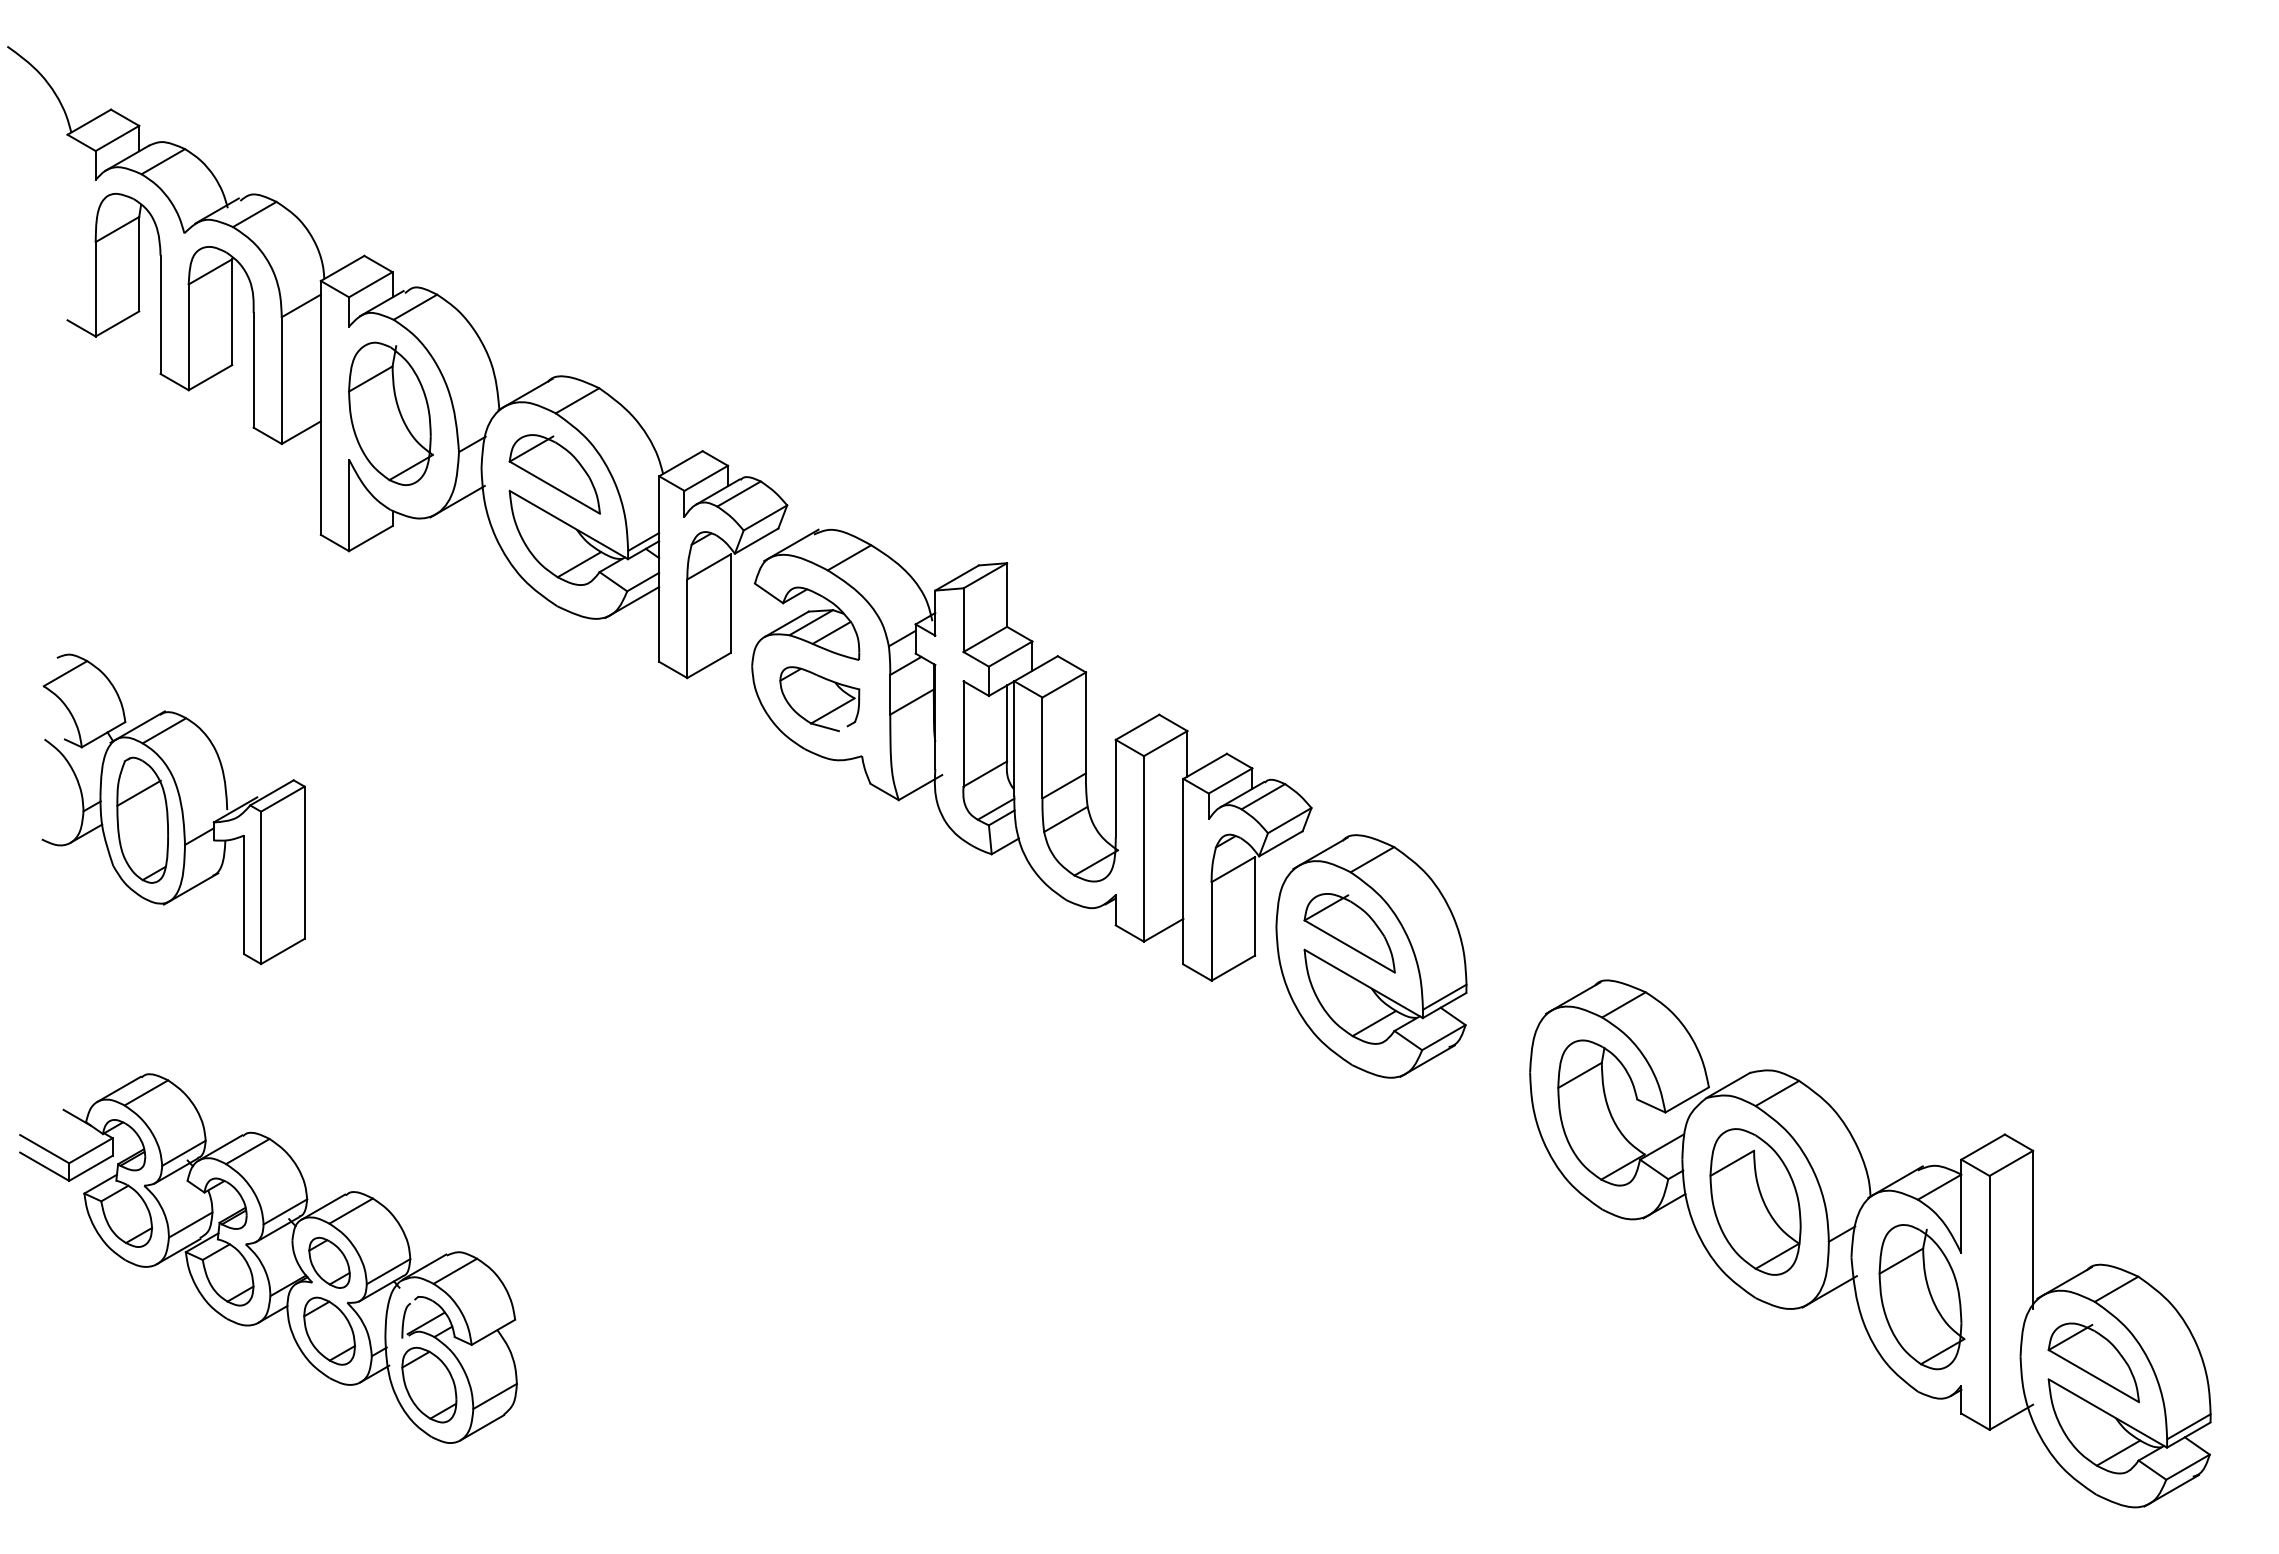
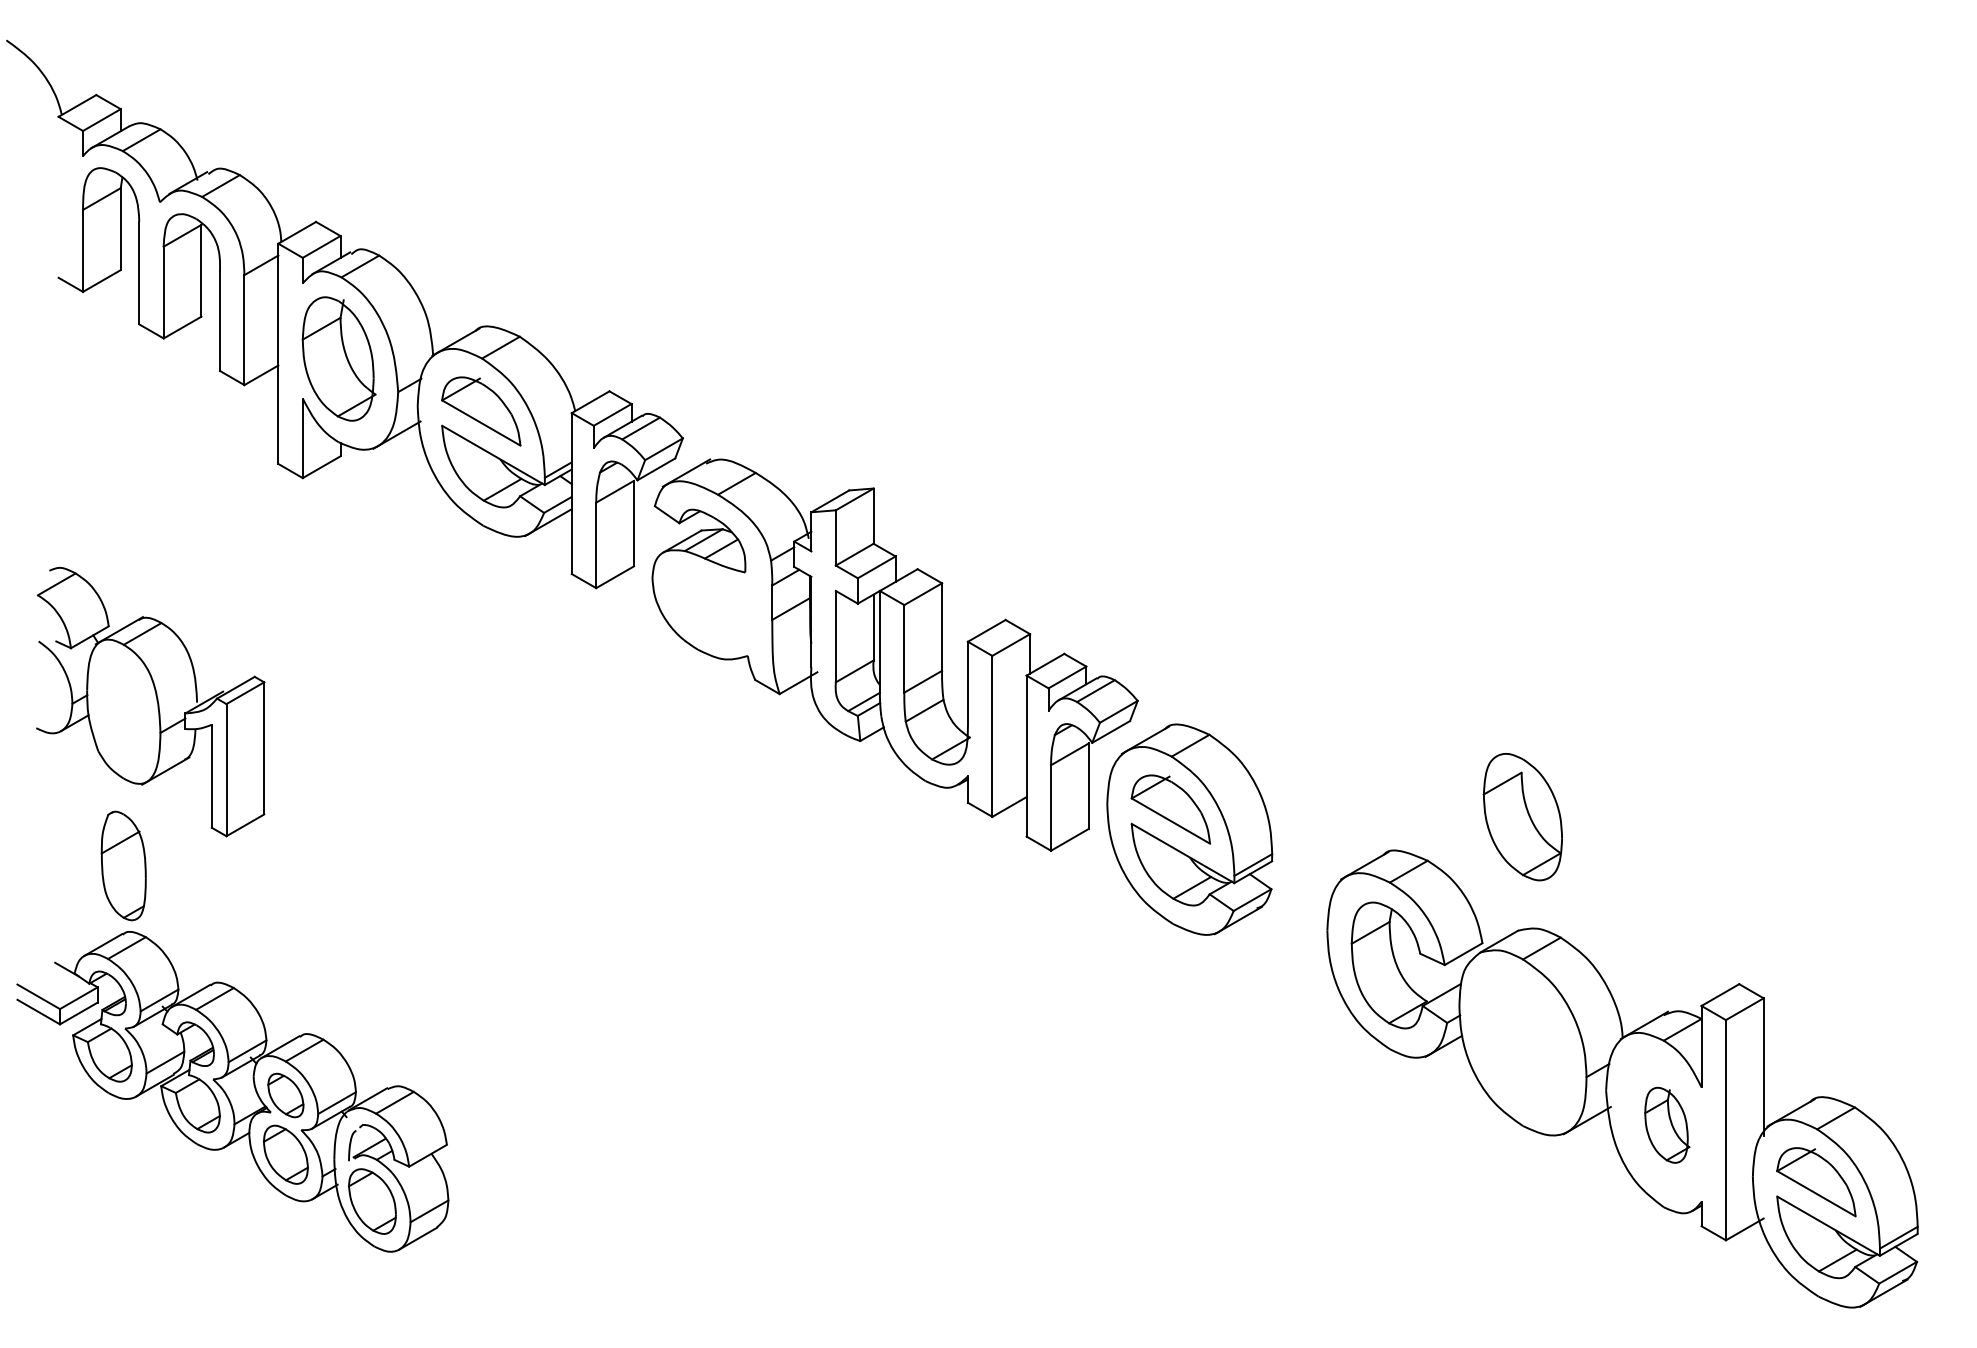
part: (819, 699) -> (710, 606), removed
part: (142, 819) -> (123, 865), moved
part: (1755, 1201) -> (1522, 816), moved
part: (1921, 1297) -> (1666, 1125), size x0.6

